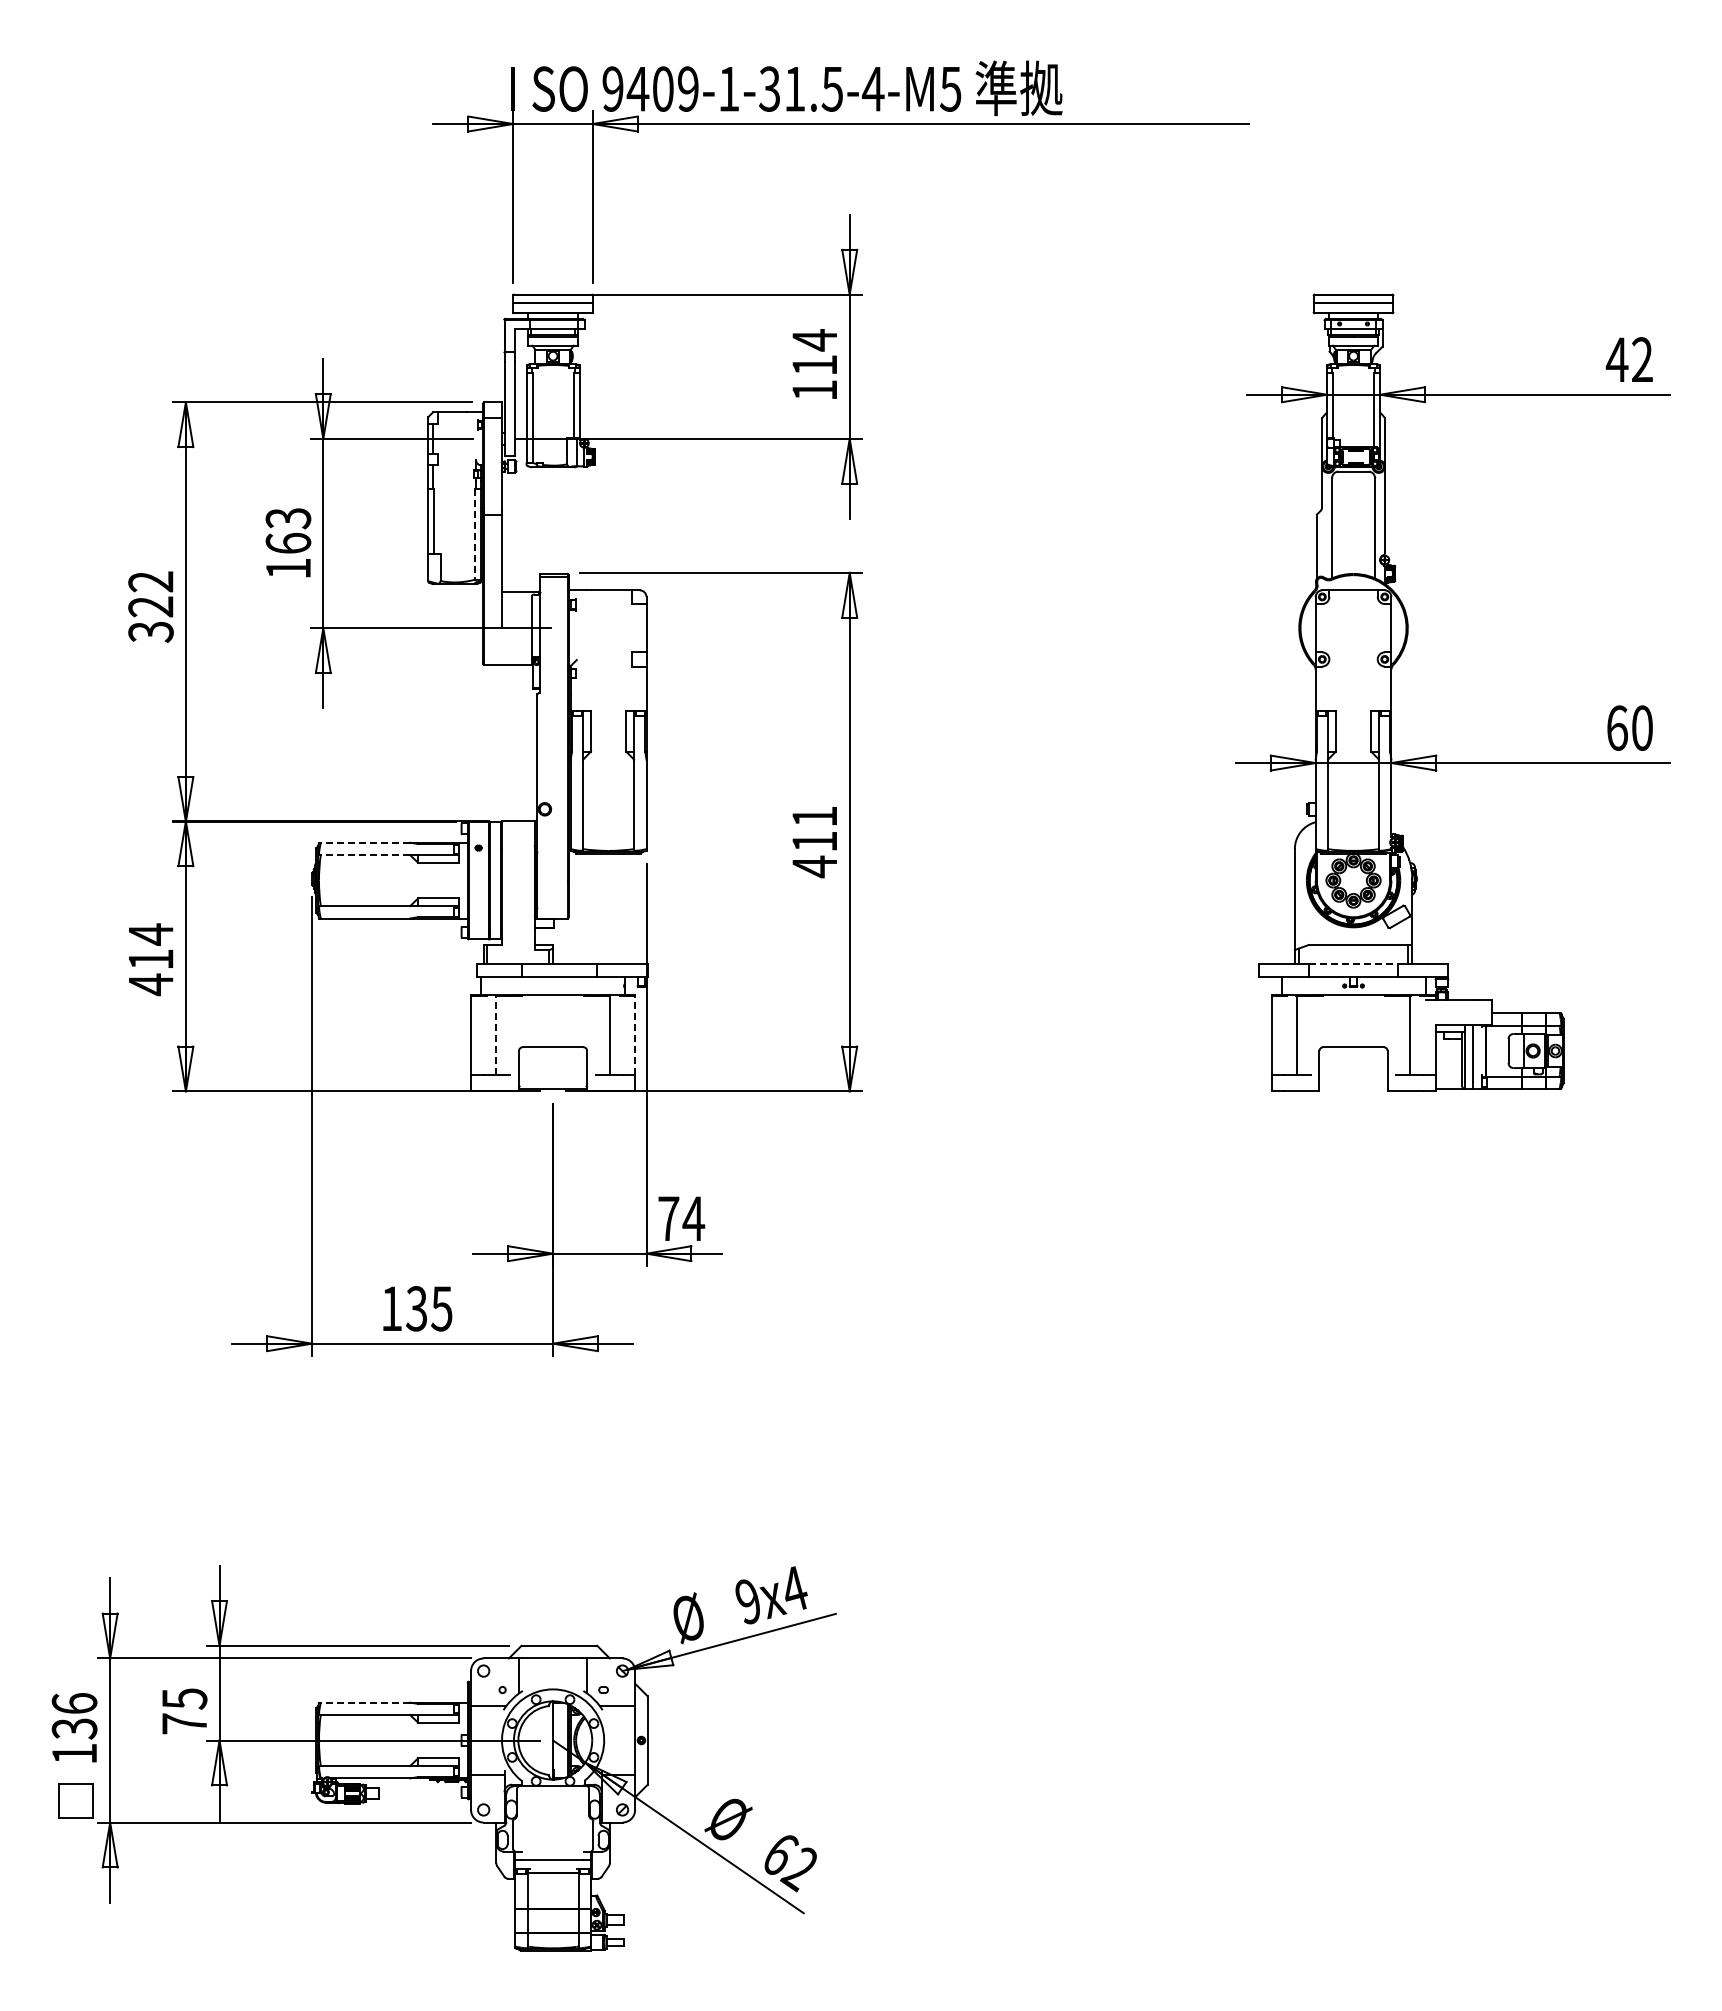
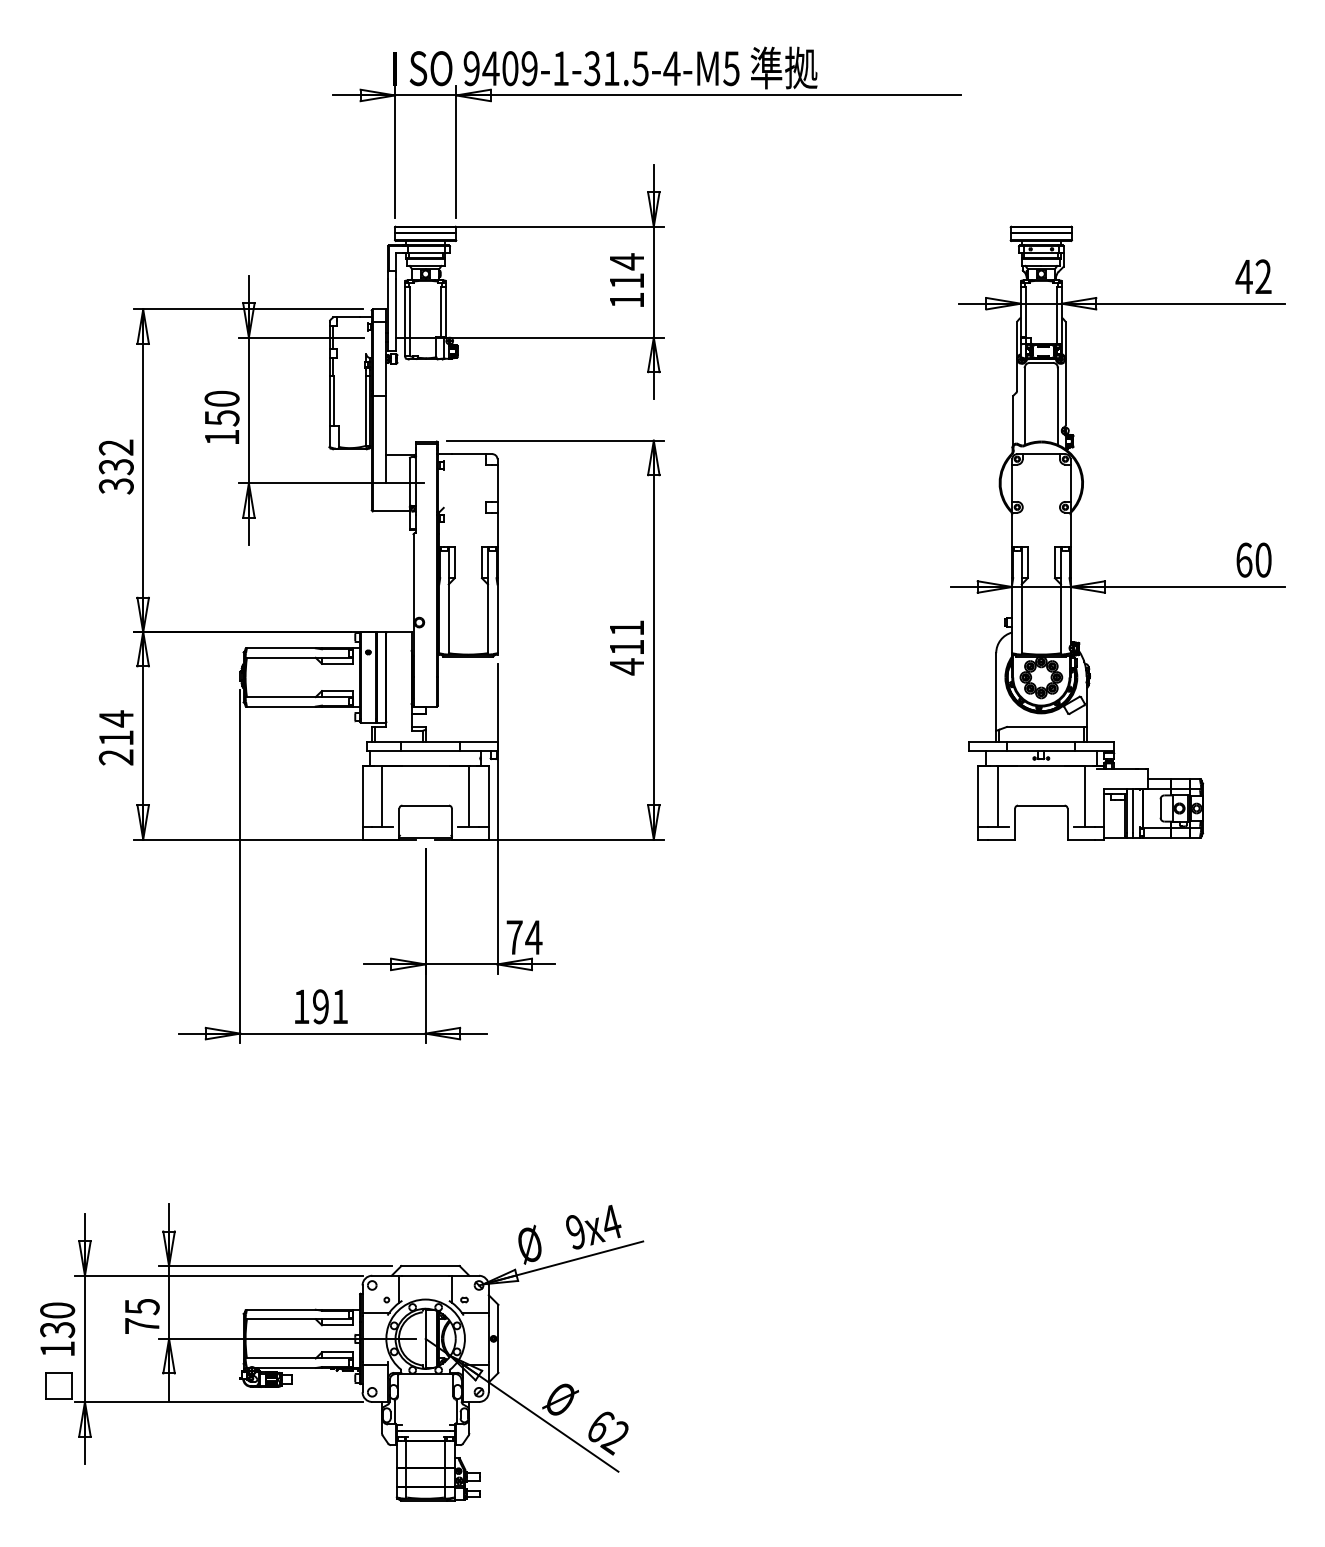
text: (288, 531) -> (222, 408), 163 -> 150
line: (475, 535) -> (365, 411), dashed -> solid
text: (150, 606) -> (115, 466), 322 -> 332
line: (365, 842) -> (281, 648), dashed -> solid
line: (365, 855) -> (281, 658), dashed -> solid
line: (1354, 963) -> (1042, 741), dashed -> solid
text: (150, 984) -> (115, 757), 414 -> 214
line: (496, 1035) -> (382, 796), dashed -> solid
line: (635, 1035) -> (489, 796), dashed -> solid
text: (429, 1308) -> (330, 1006), 135 -> 191
line: (365, 1702) -> (281, 1309), dashed -> solid
text: (74, 1703) -> (57, 1310), 136 -> 130

